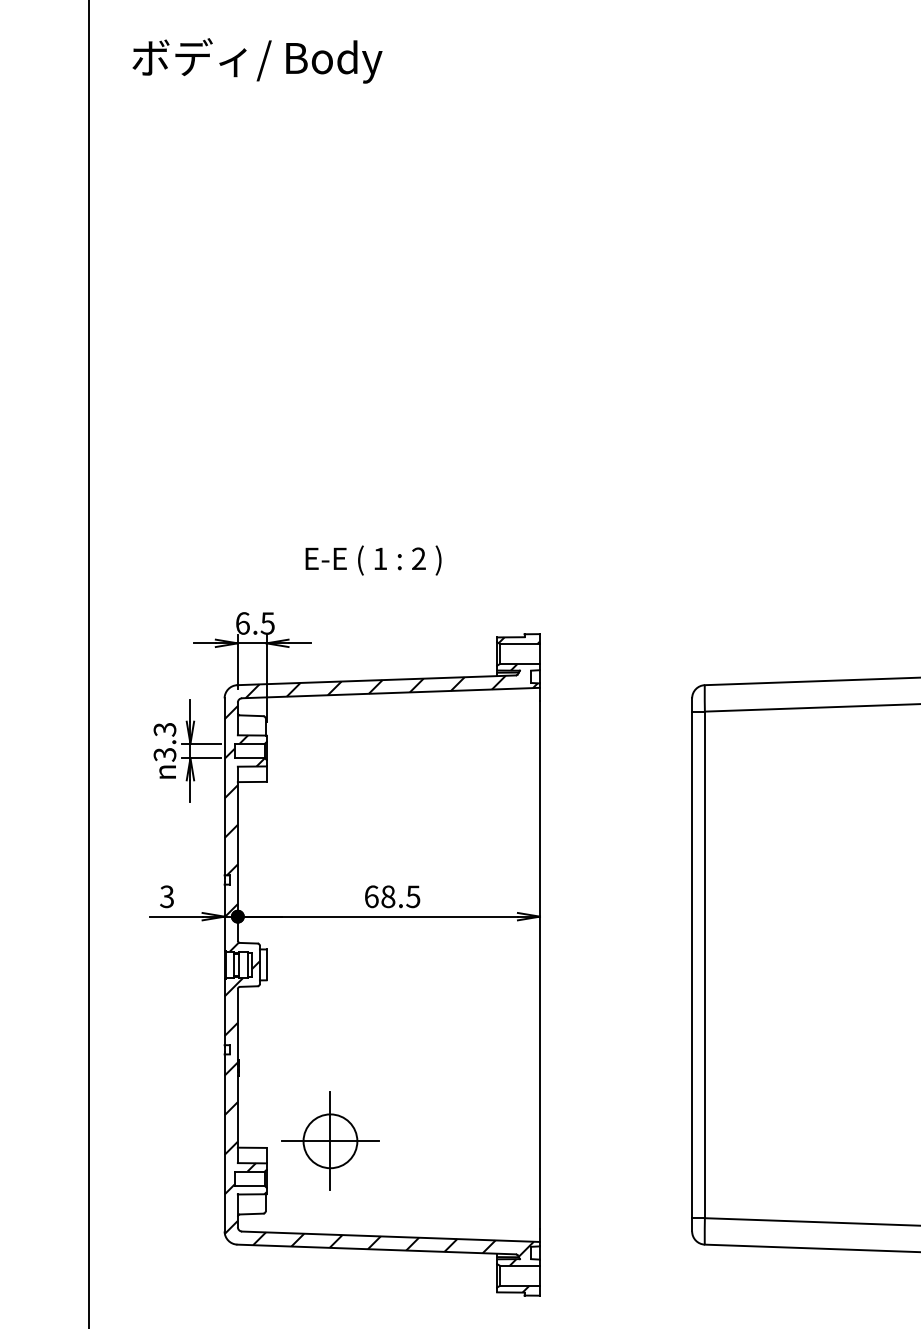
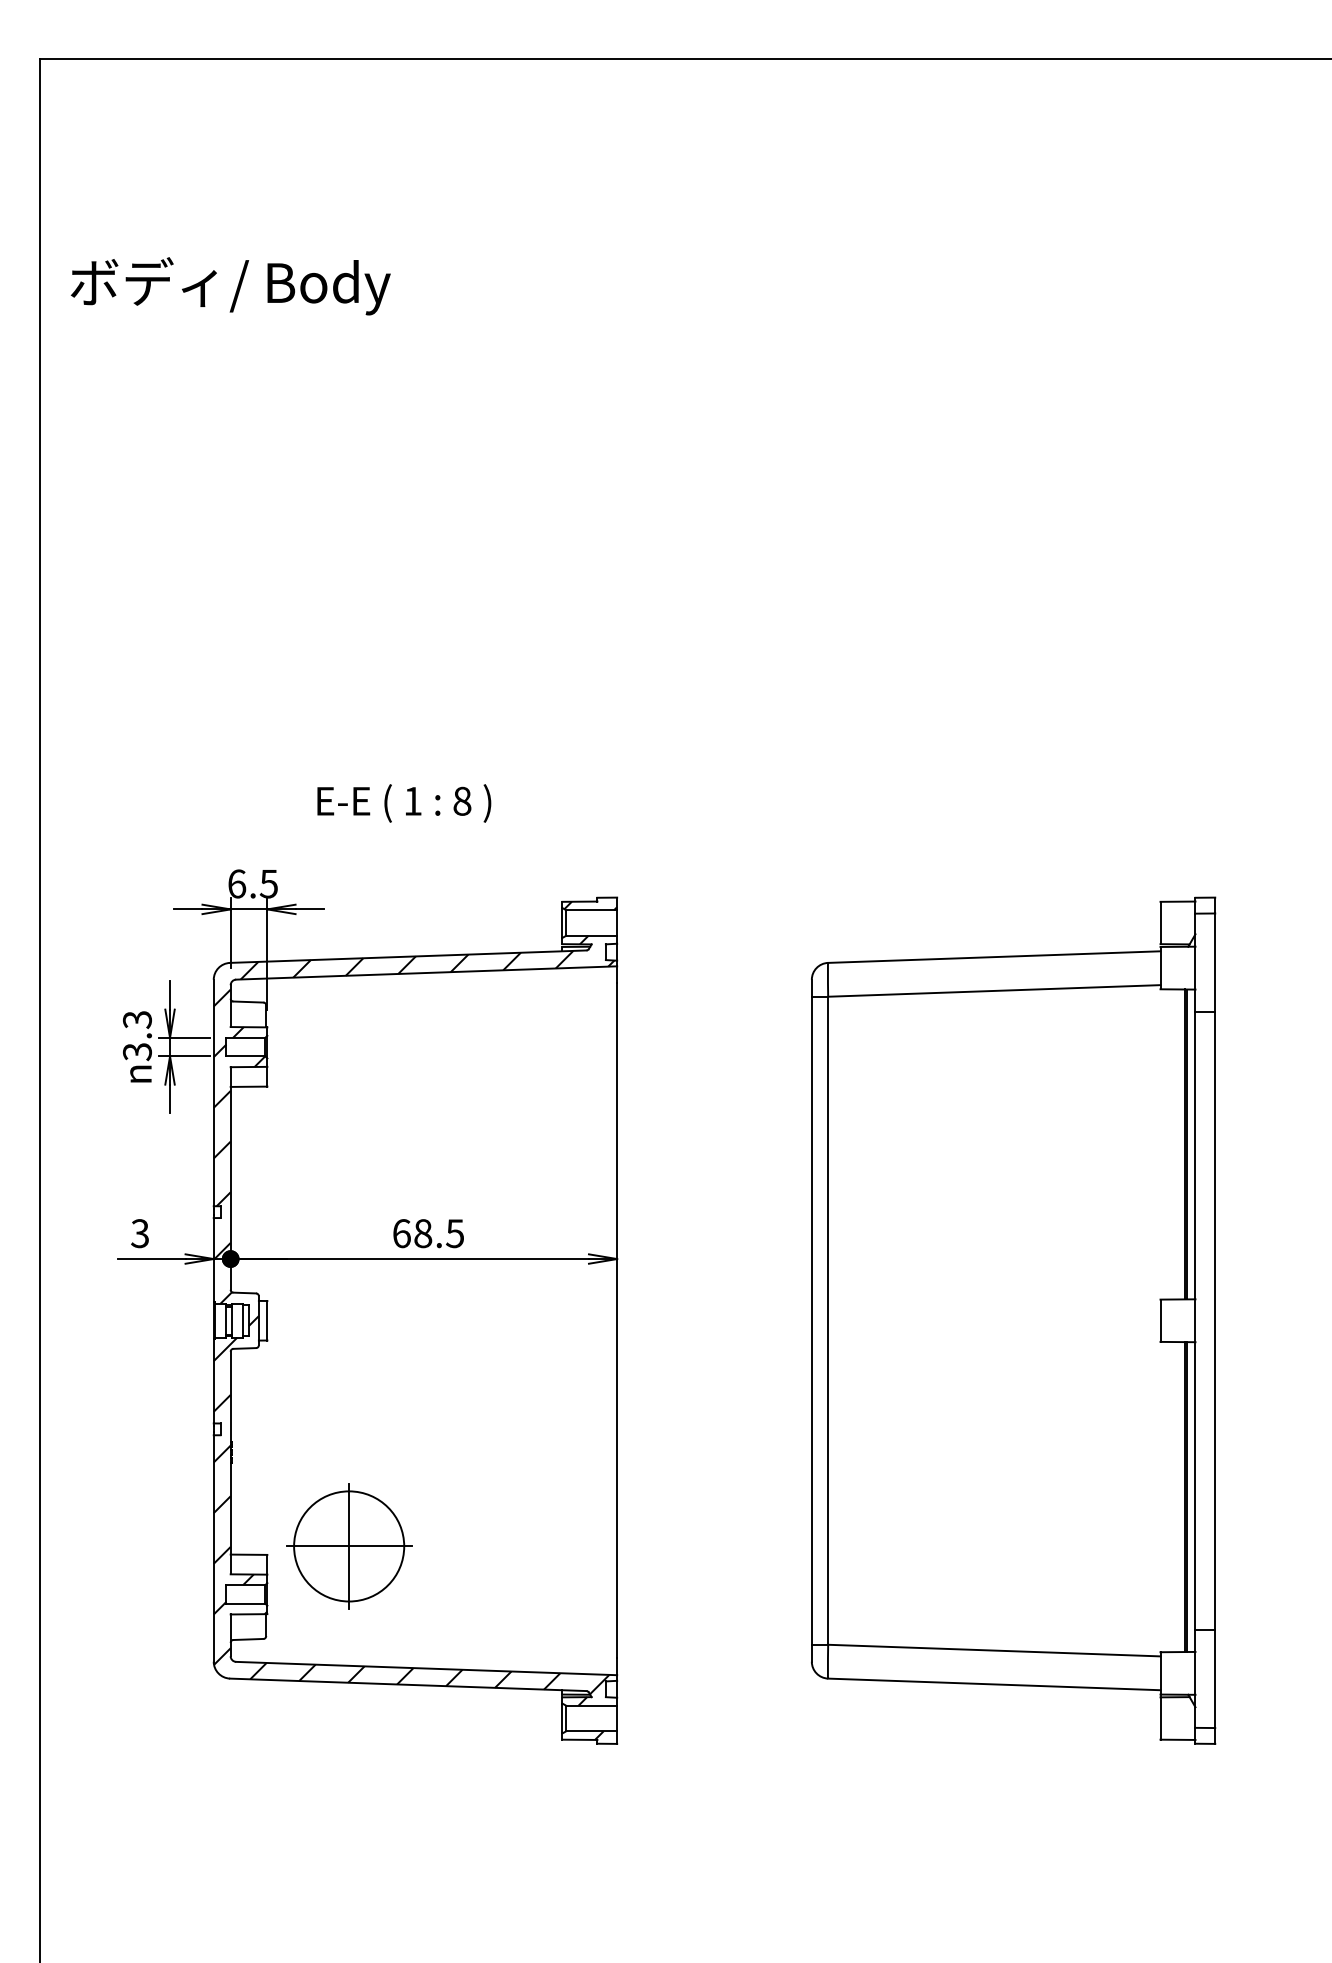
text: (257, 61) -> (230, 286), moved
text: (419, 558) -> (462, 800), 2 -> 8
circle: (329, 1141) -> (348, 1546), size x1.6

